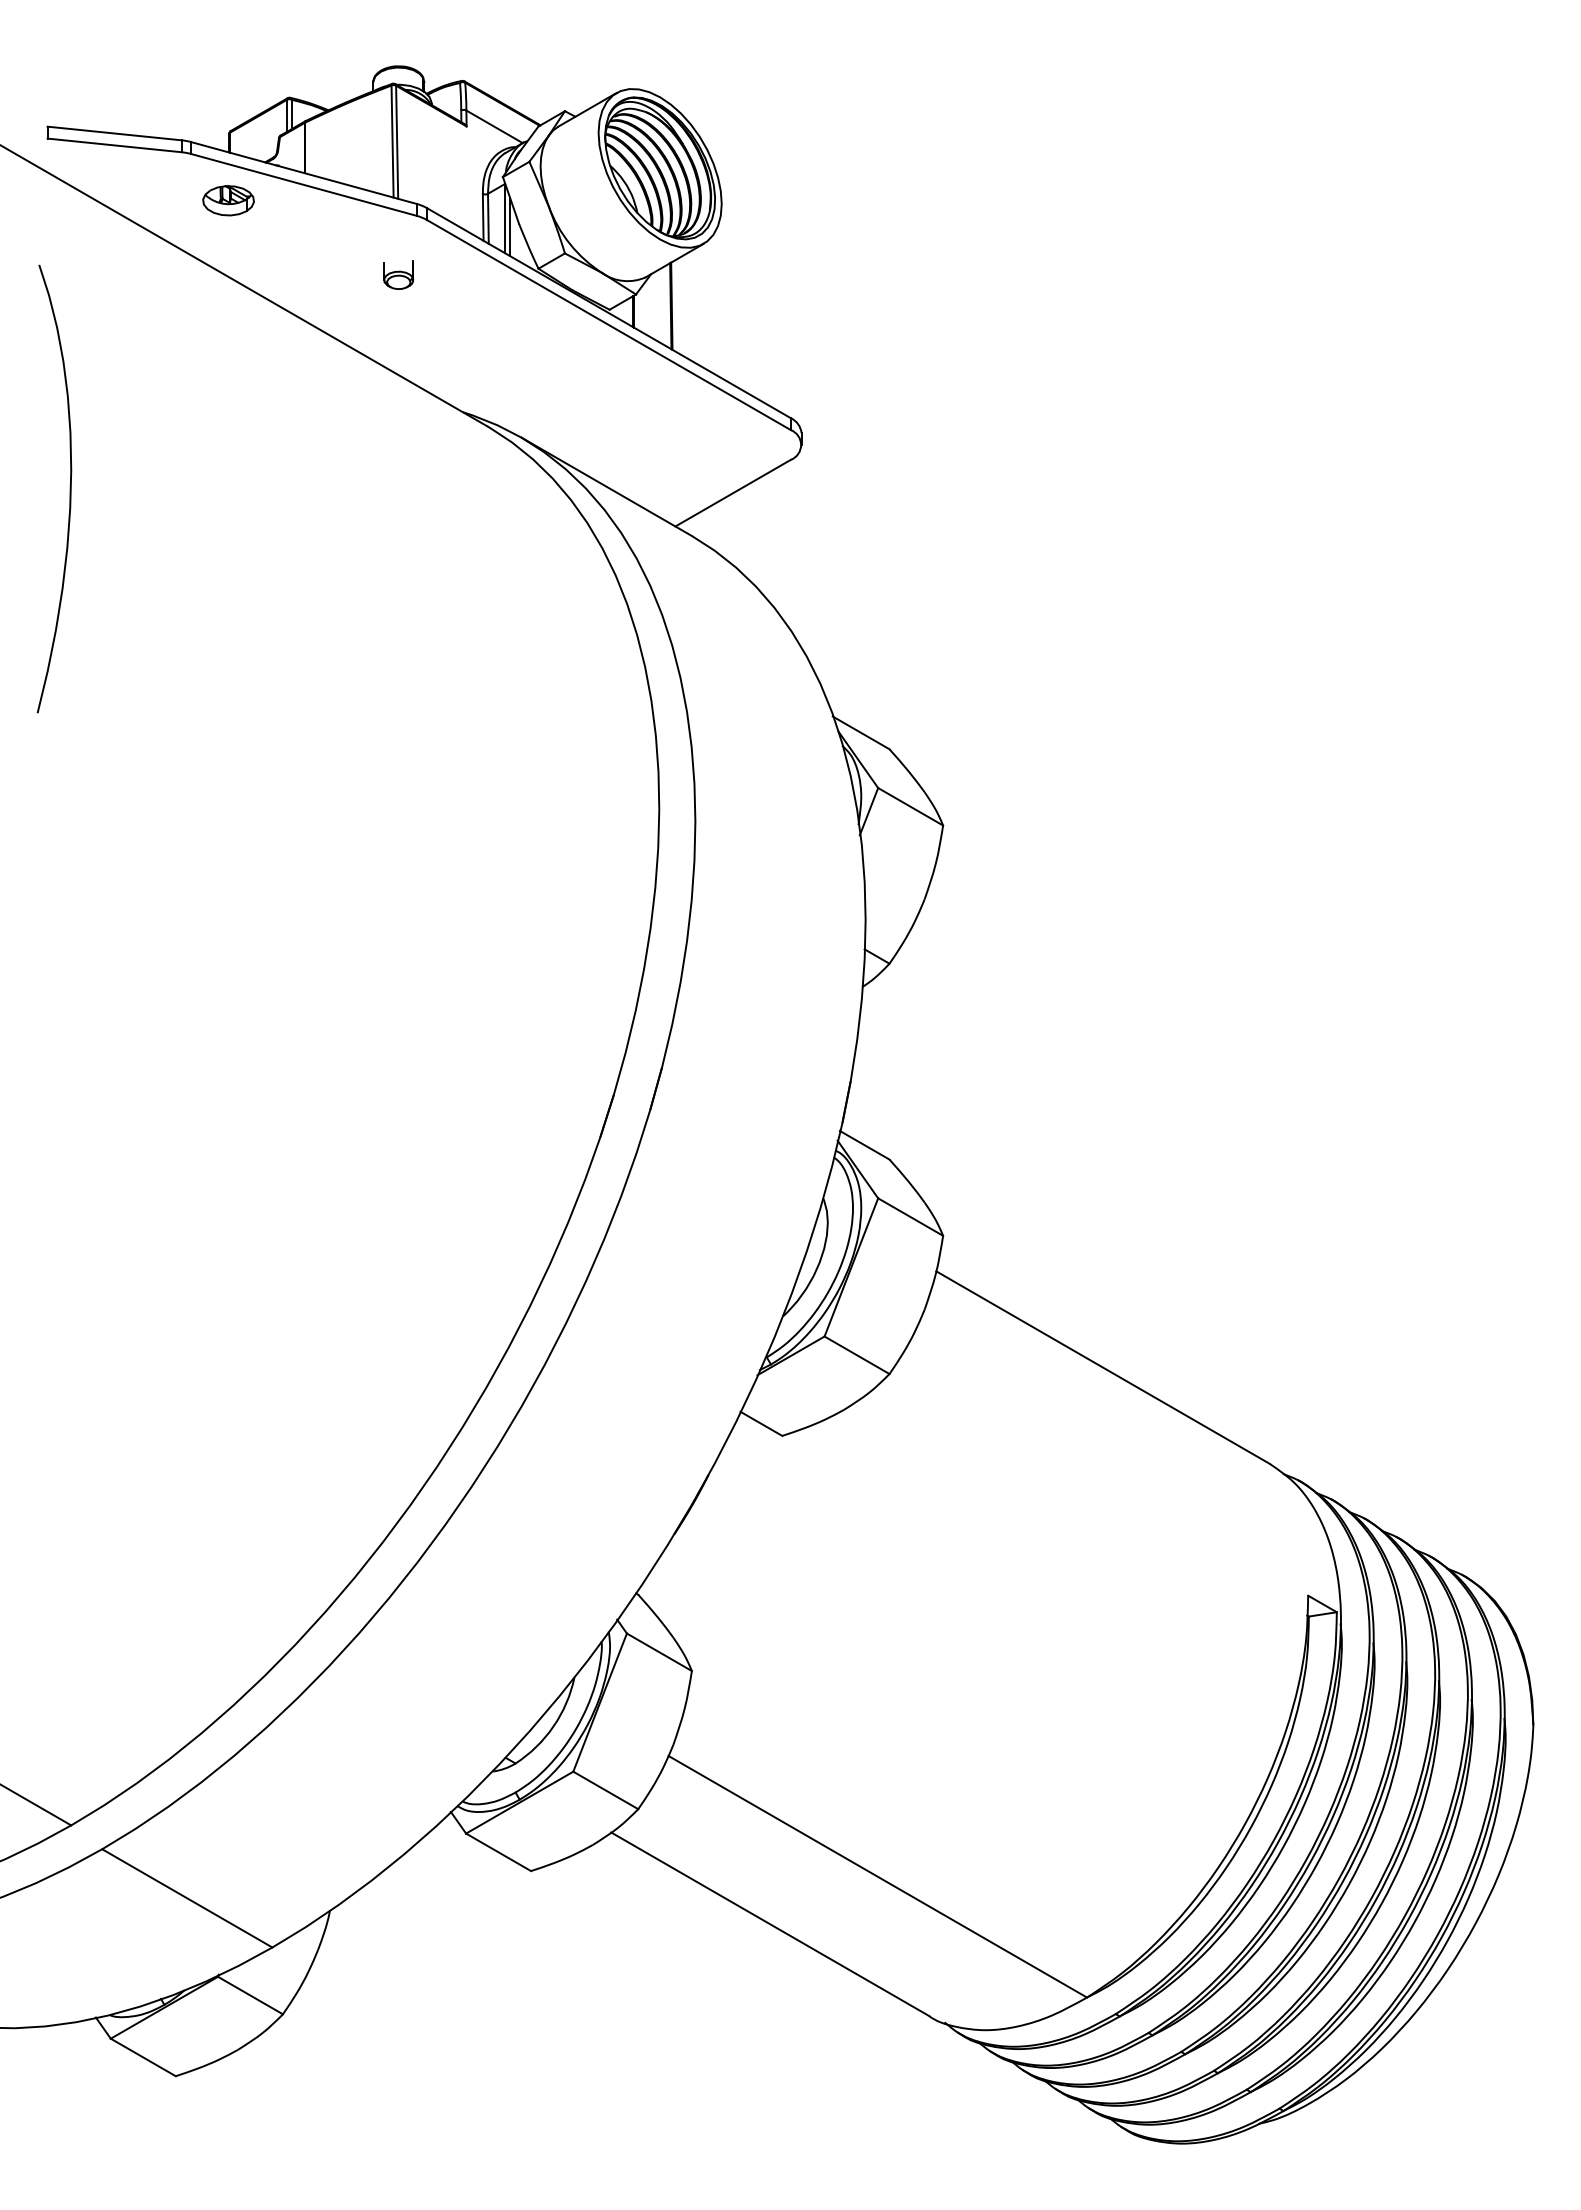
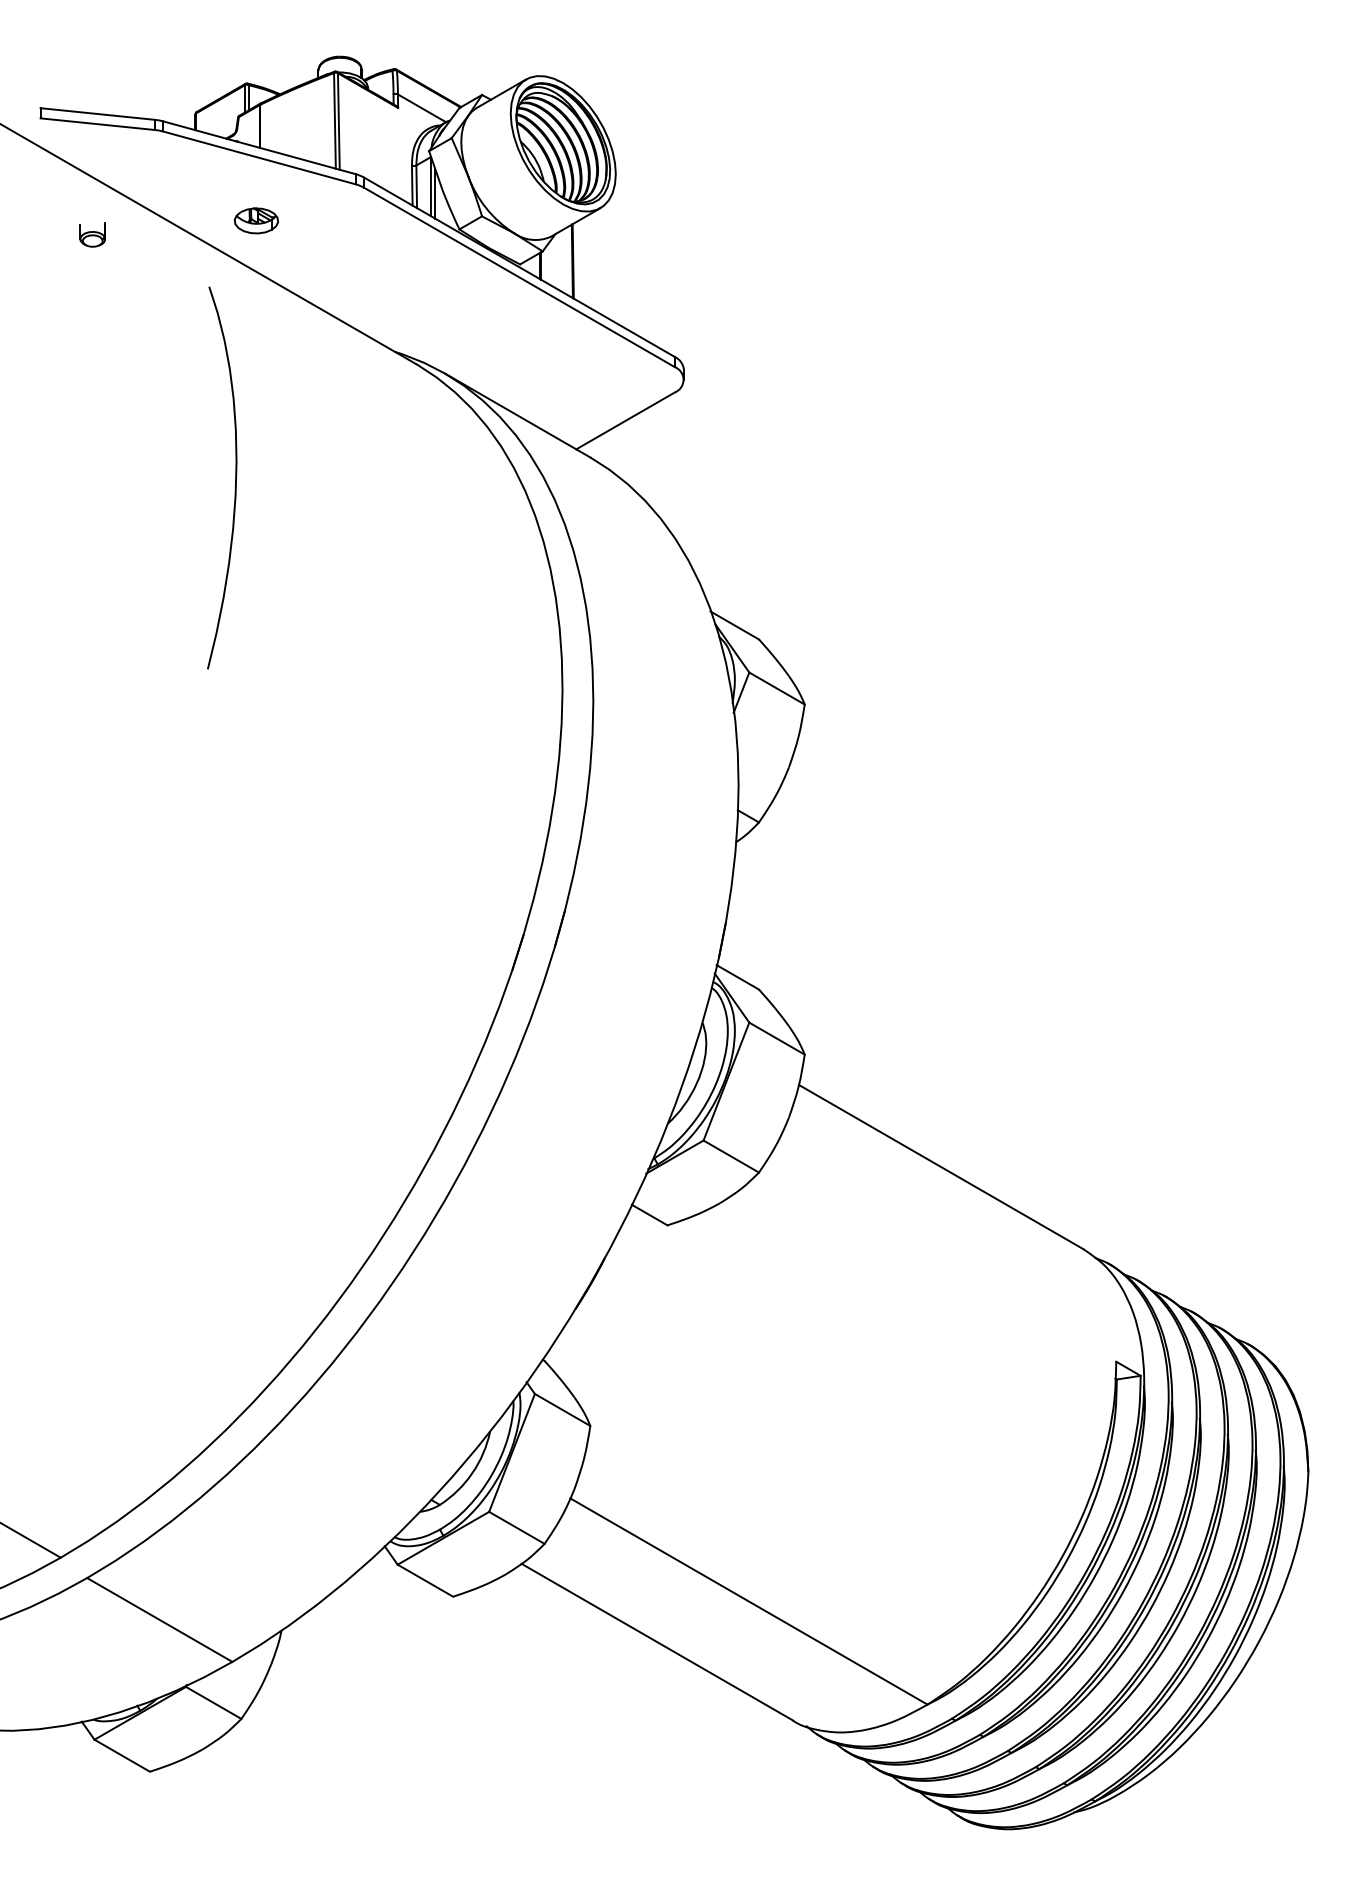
part: (228, 200) -> (256, 220), moved
part: (398, 274) -> (92, 234), moved
curve: (69, 488) -> (235, 477), moved

